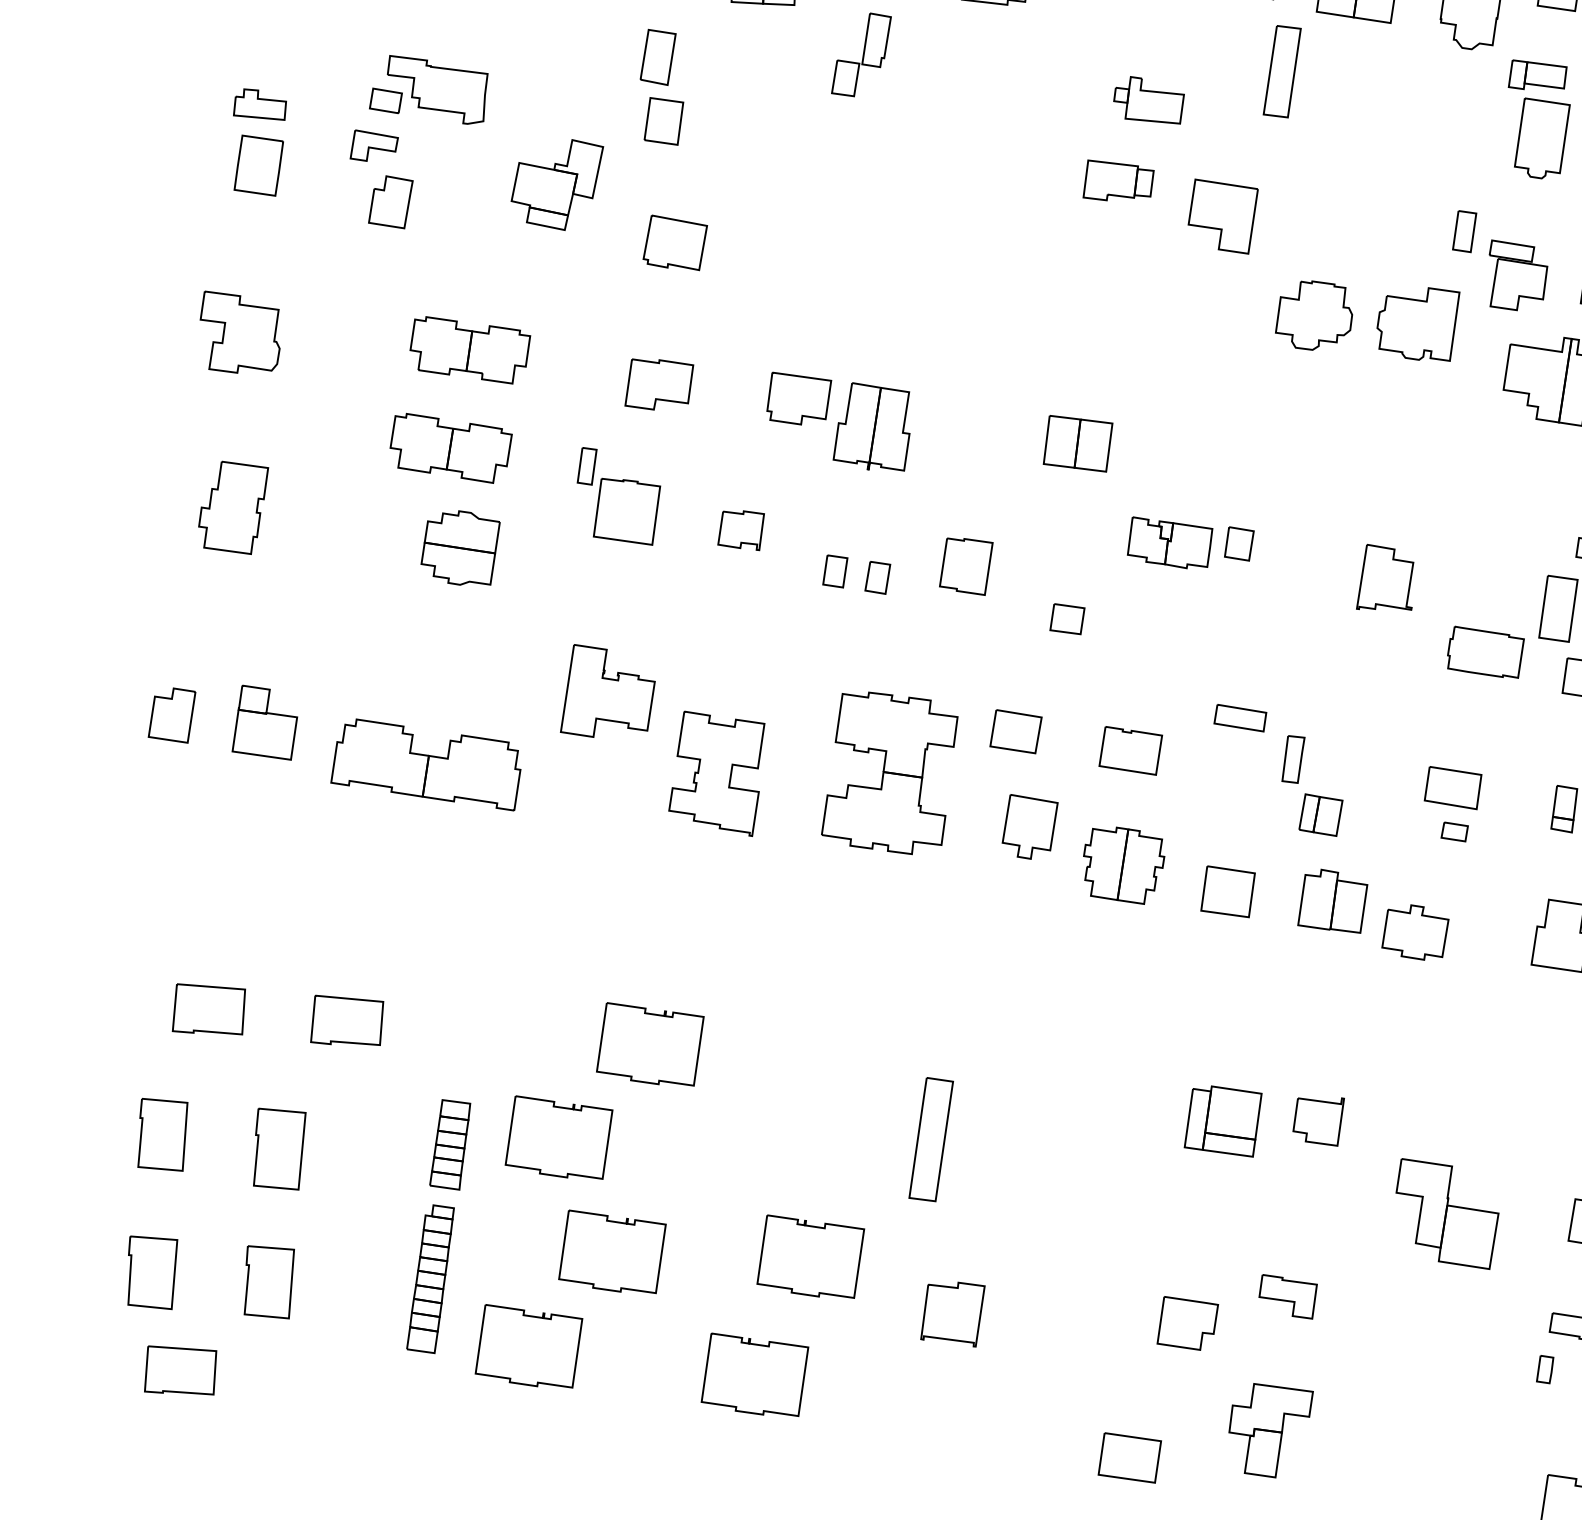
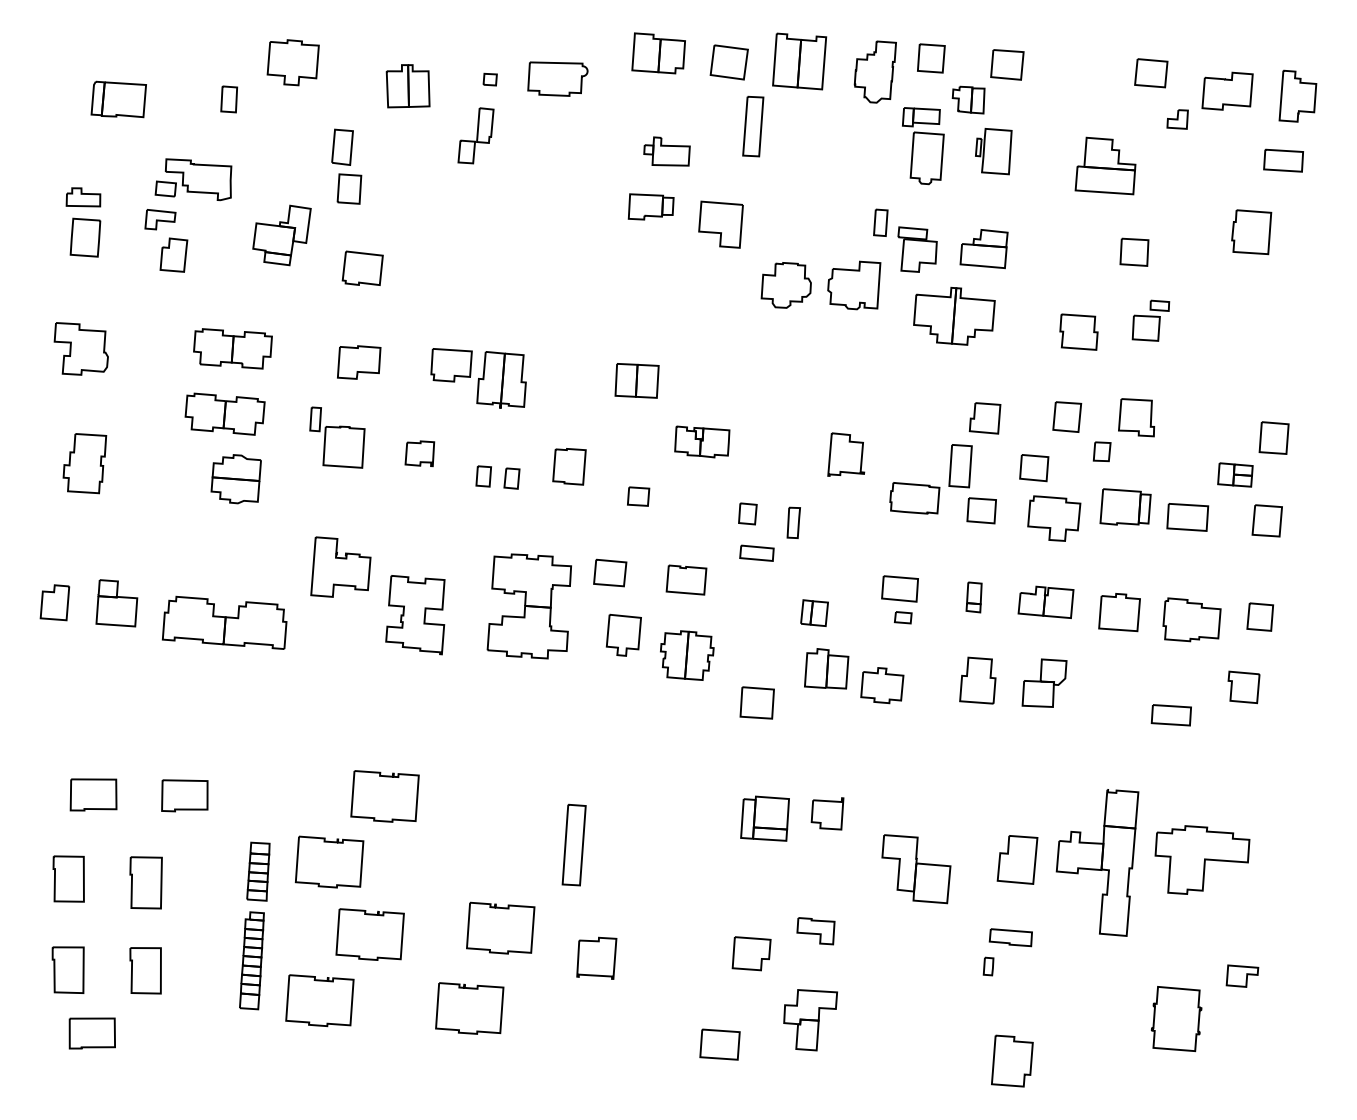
part: (1238, 543) -> (747, 513), moved
part: (1293, 758) -> (793, 522), moved
part: (1227, 890) -> (756, 702), moved

